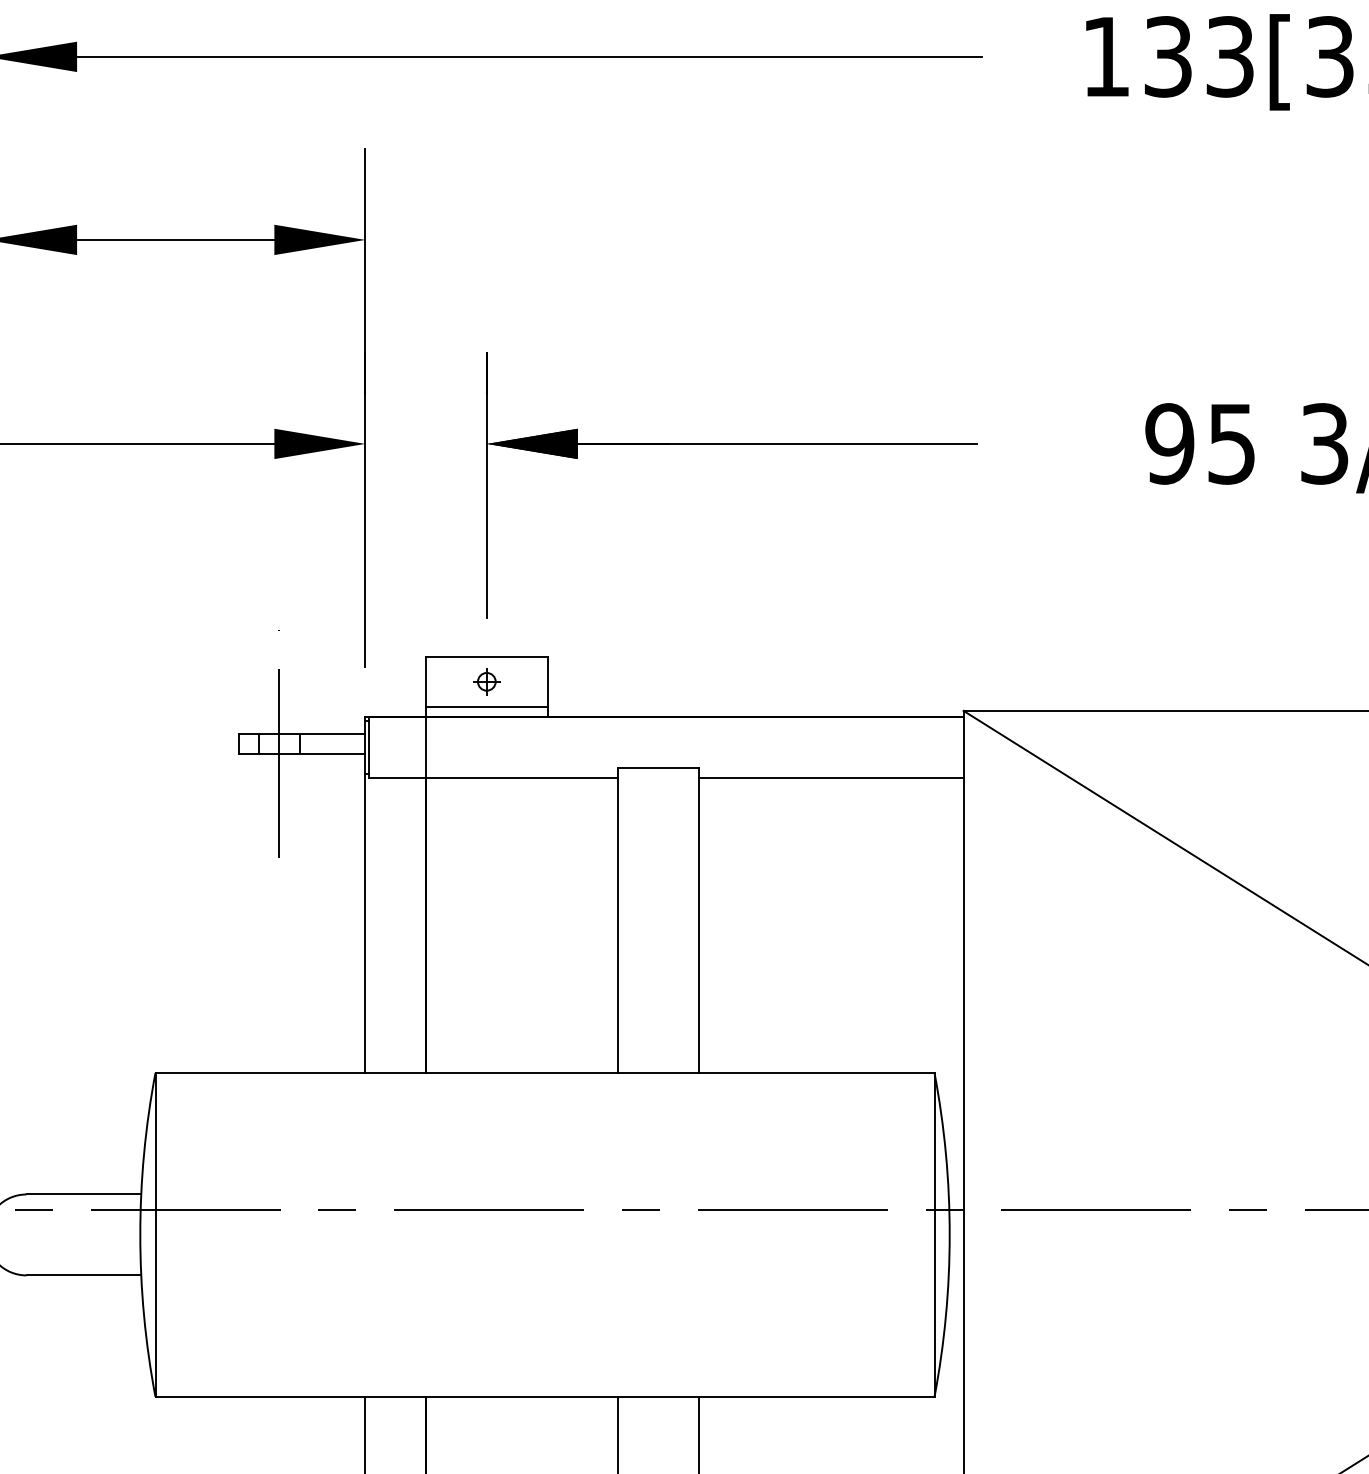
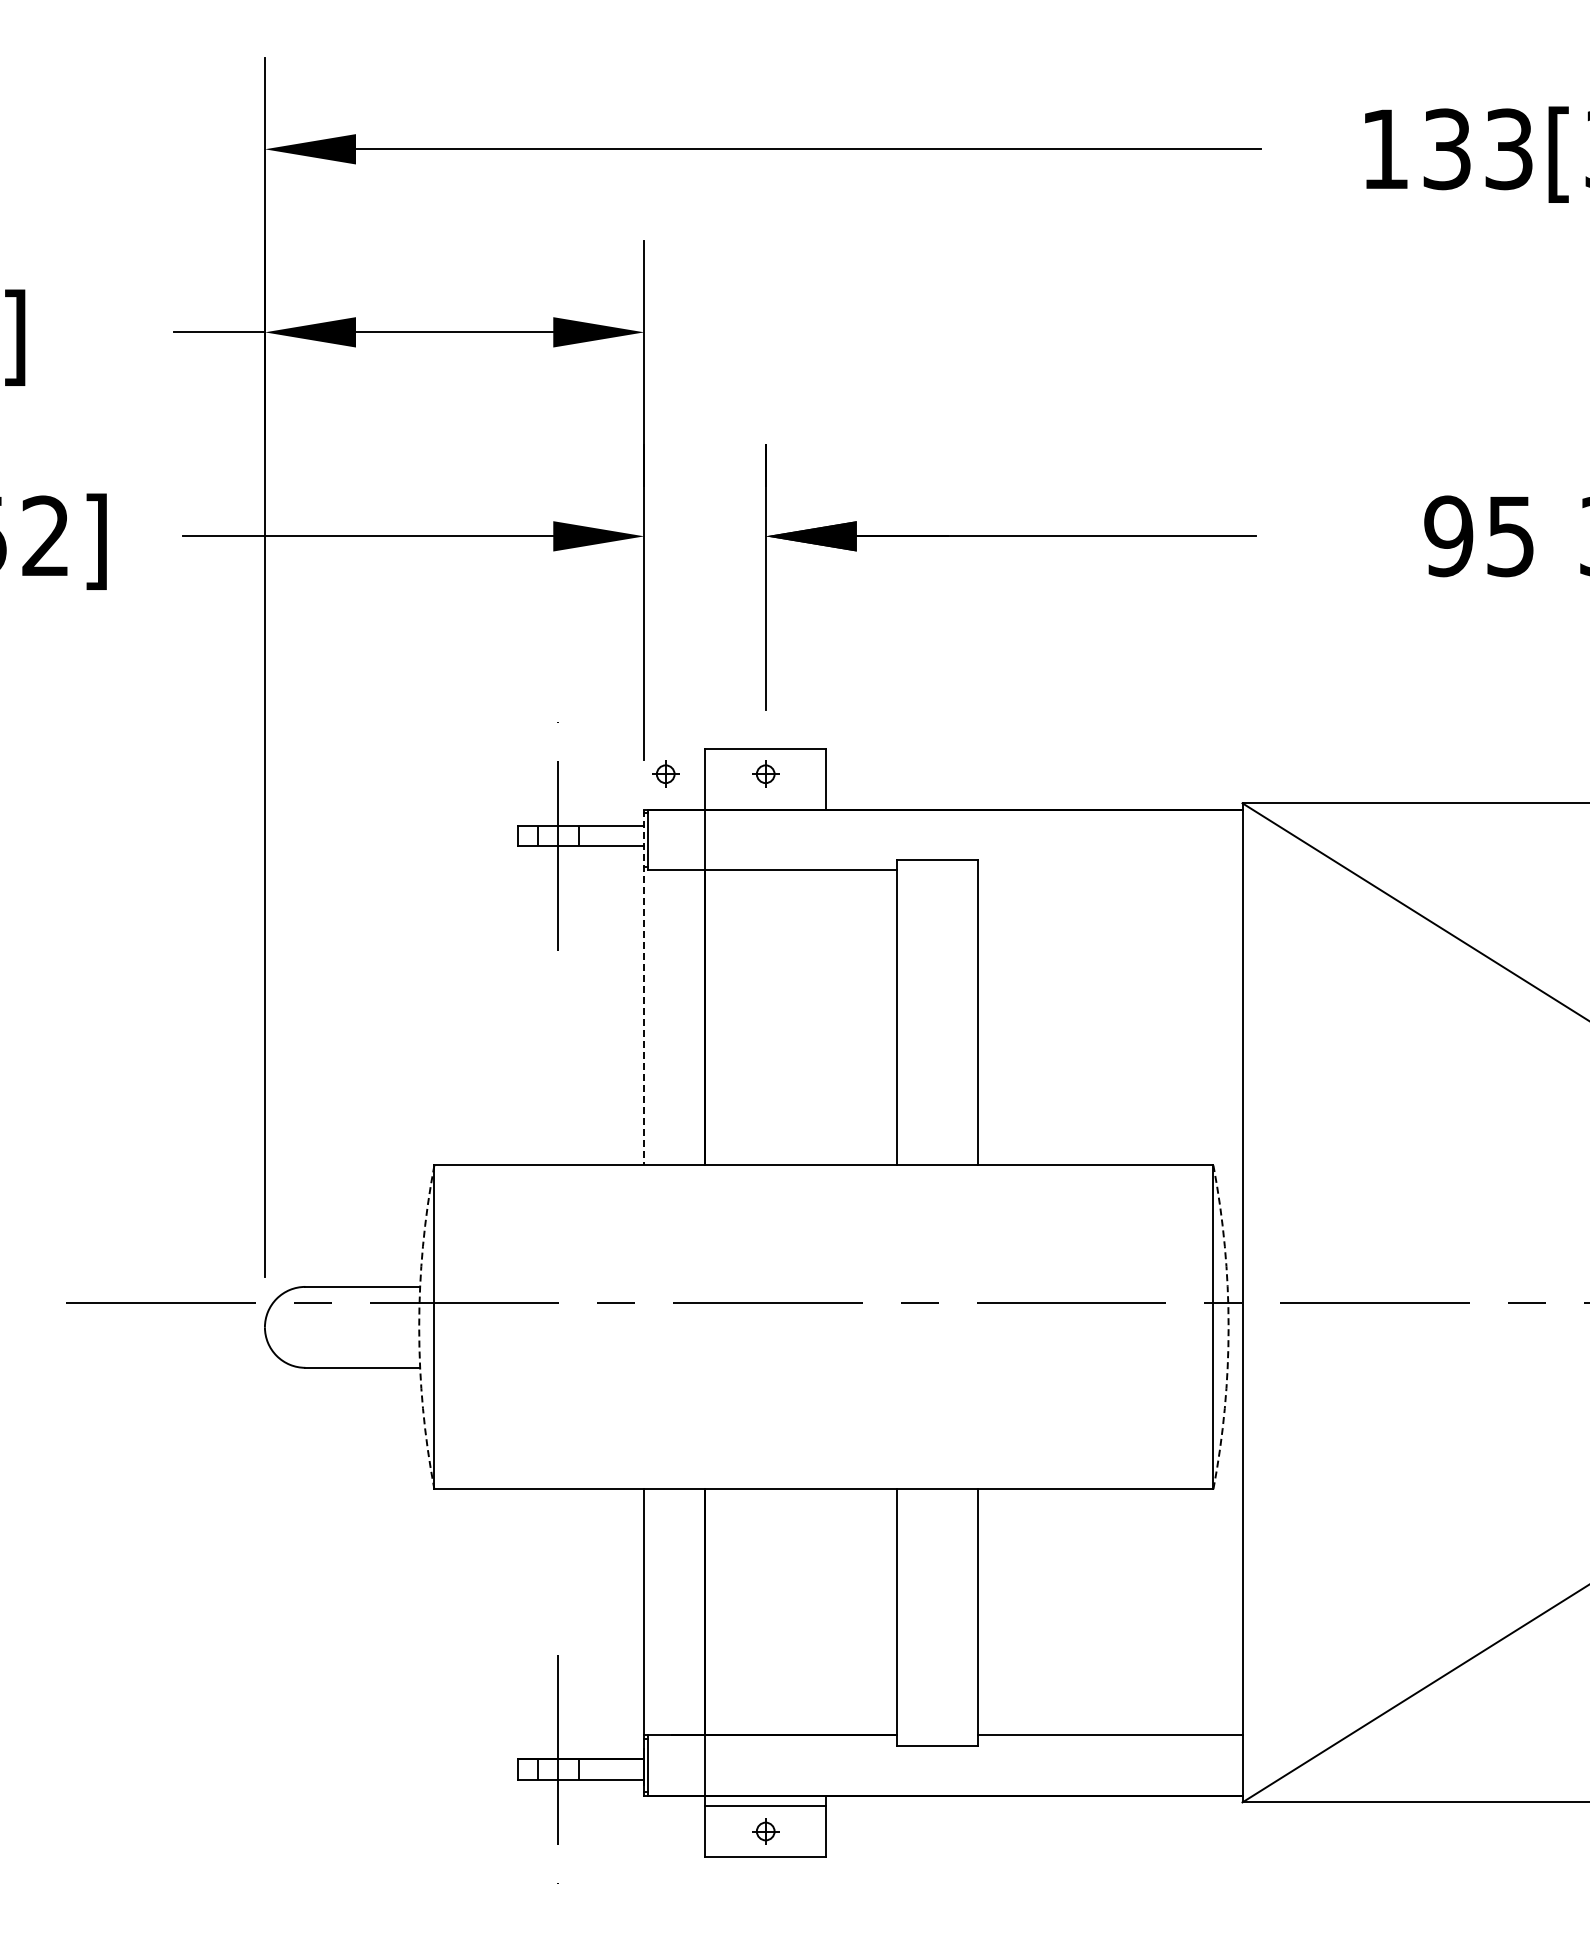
part: (386, 681) -> (665, 773), added
line: (486, 707) -> (765, 799), removed
line: (831, 778) -> (1110, 870), removed
line: (365, 895) -> (644, 987), solid -> dashed
arc: (140, 1235) -> (419, 1327), solid -> dashed
arc: (949, 1235) -> (1228, 1327), solid -> dashed

